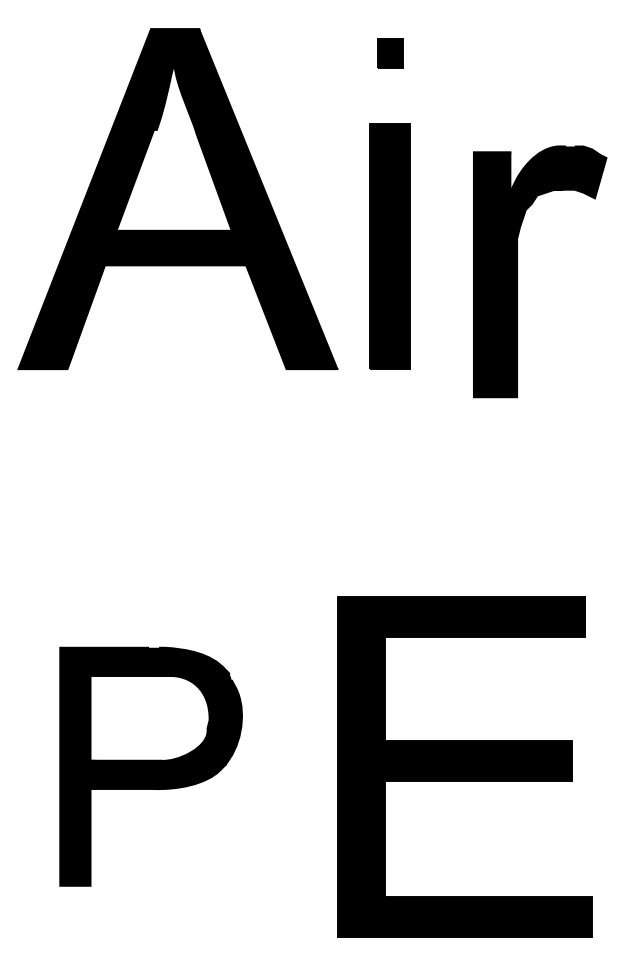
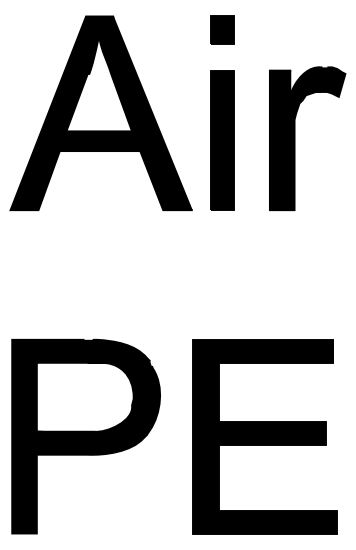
part: (390, 51) -> (222, 29), size x1.67
part: (518, 271) -> (295, 138), moved
part: (150, 766) -> (85, 436), size x1.43

